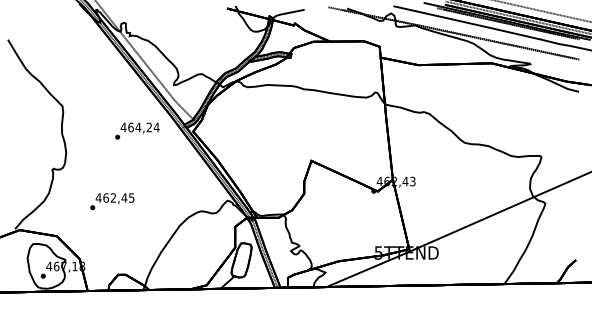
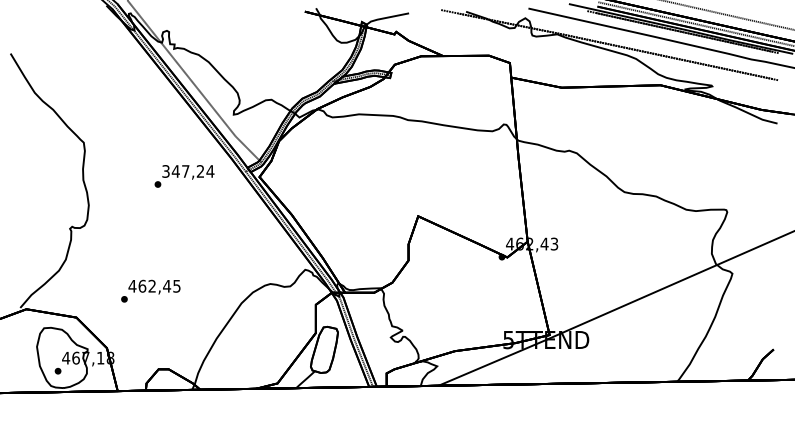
text: (130, 127) -> (175, 171), 464,24 -> 347,24
text: (112, 201) -> (151, 291), moved

